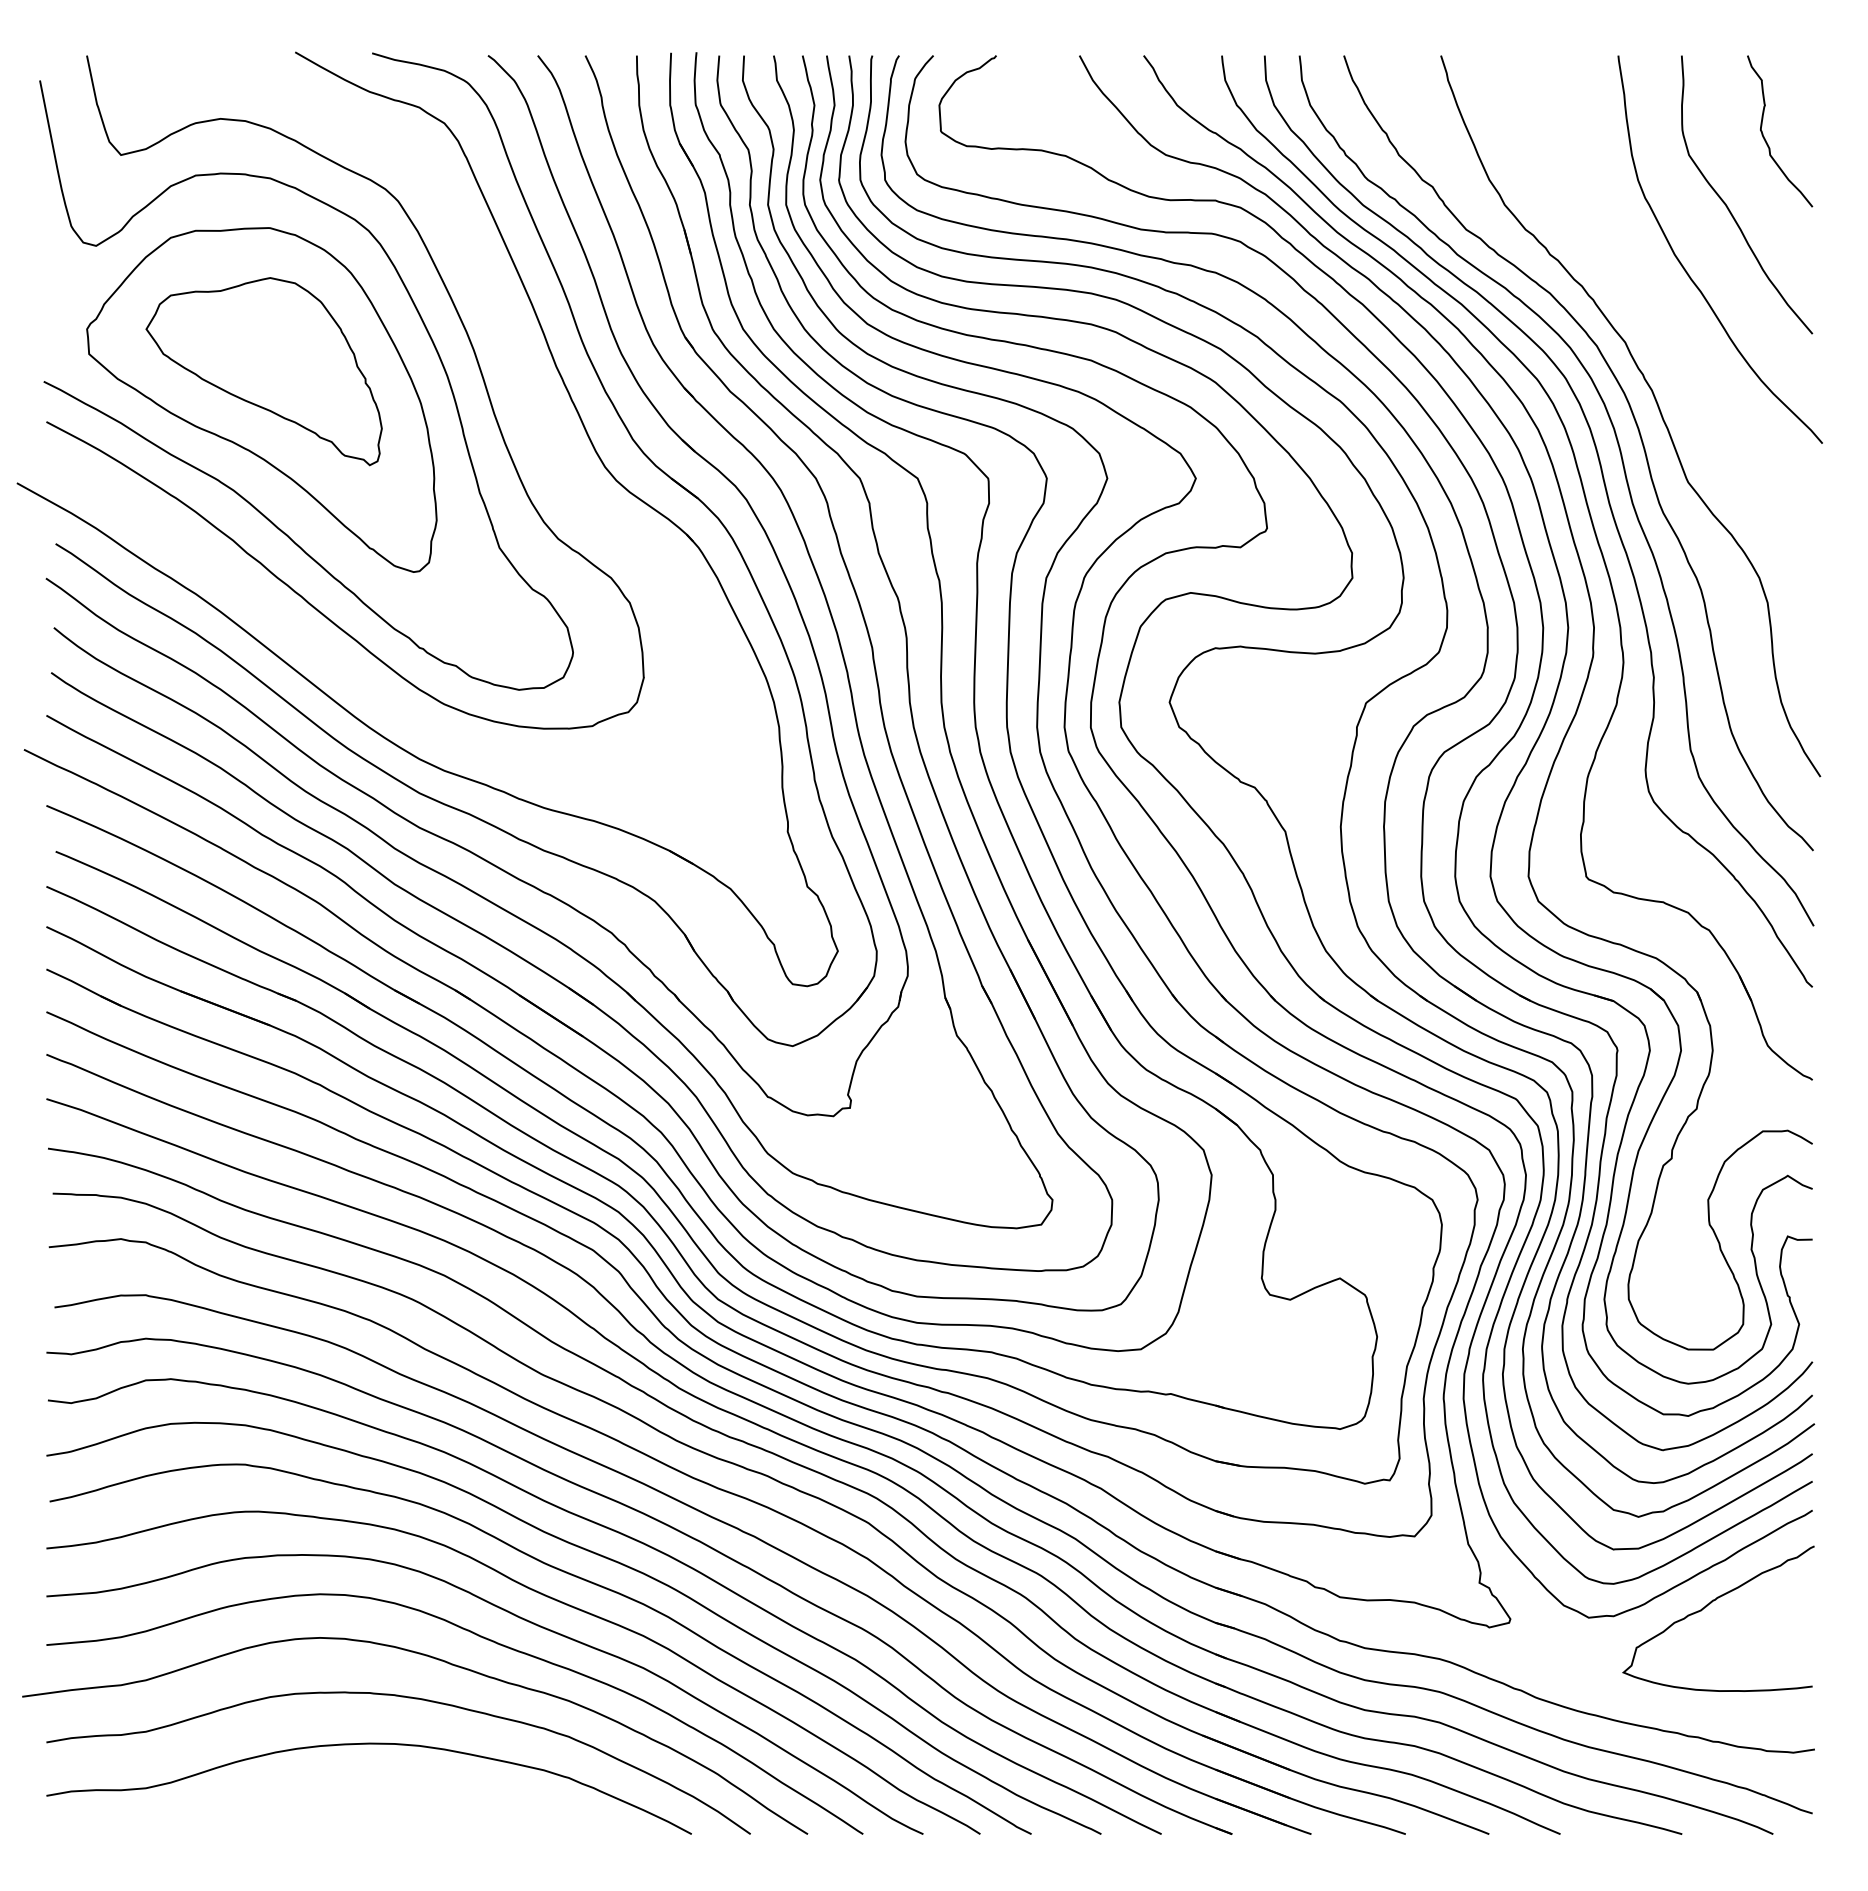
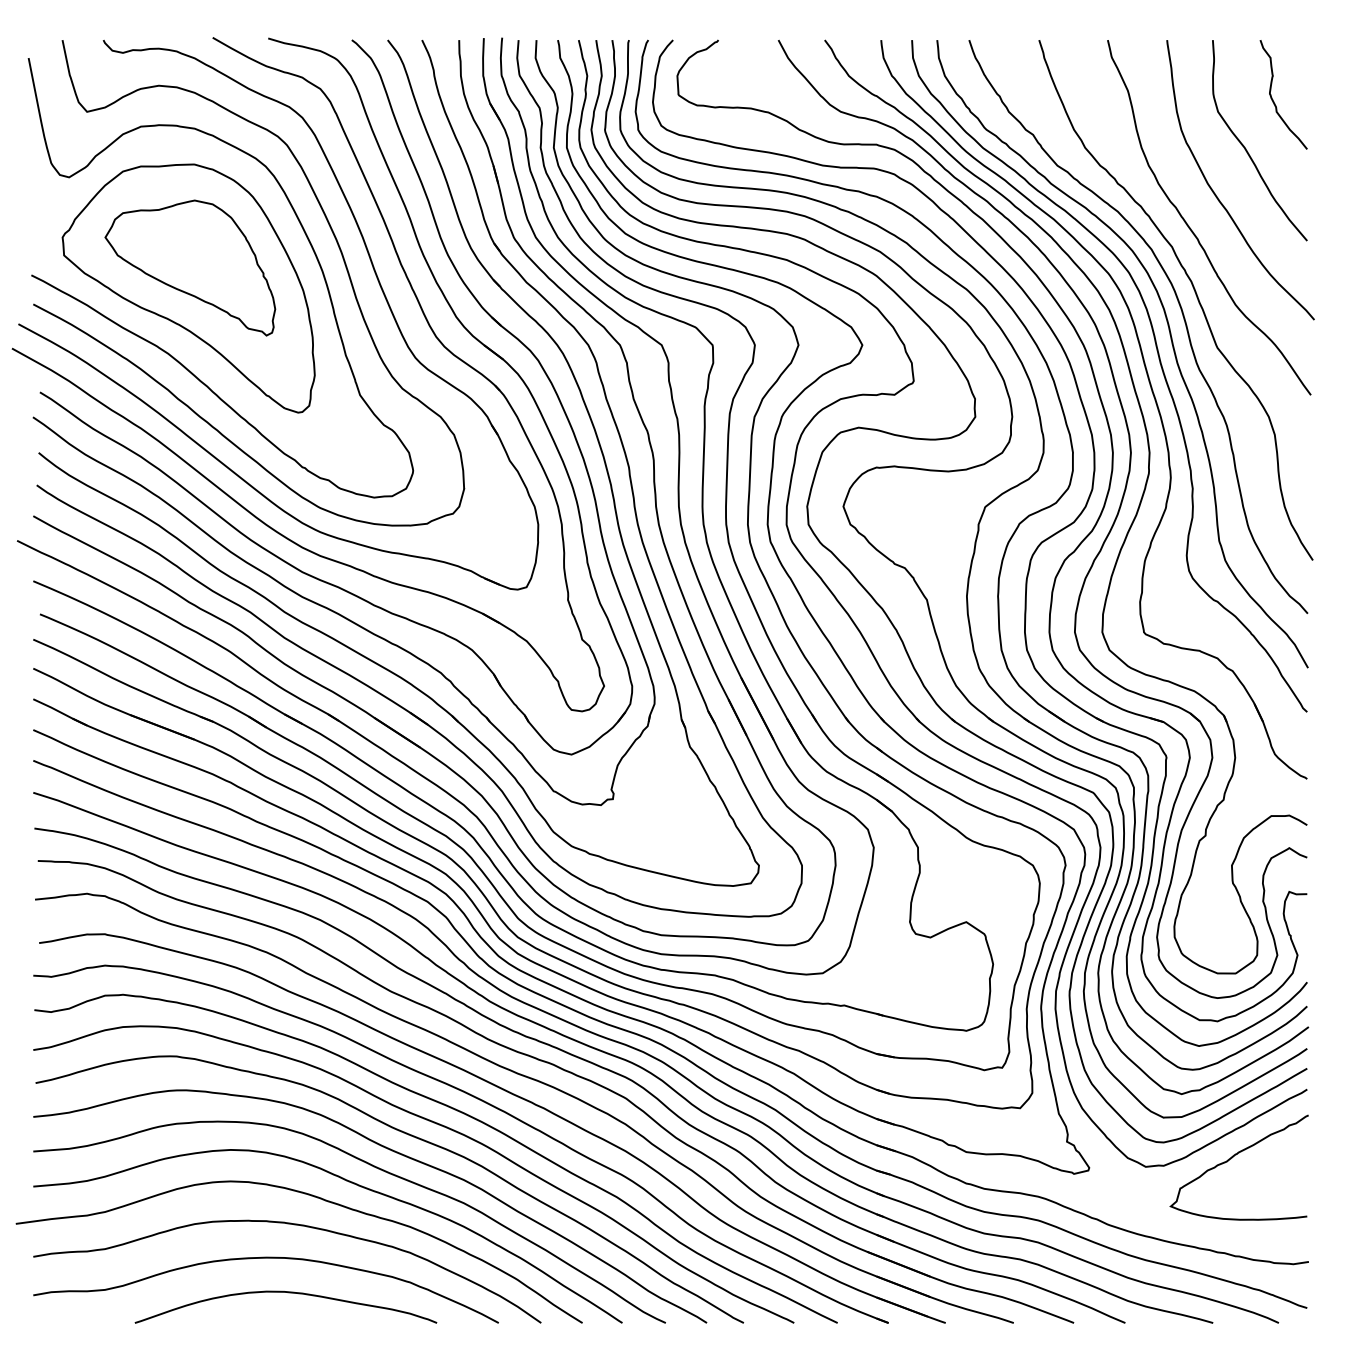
curve: (1653, 319) -> (1192, 230), added
part: (520, 380) -> (375, 274), added
curve: (397, 1792) -> (286, 1292), added

